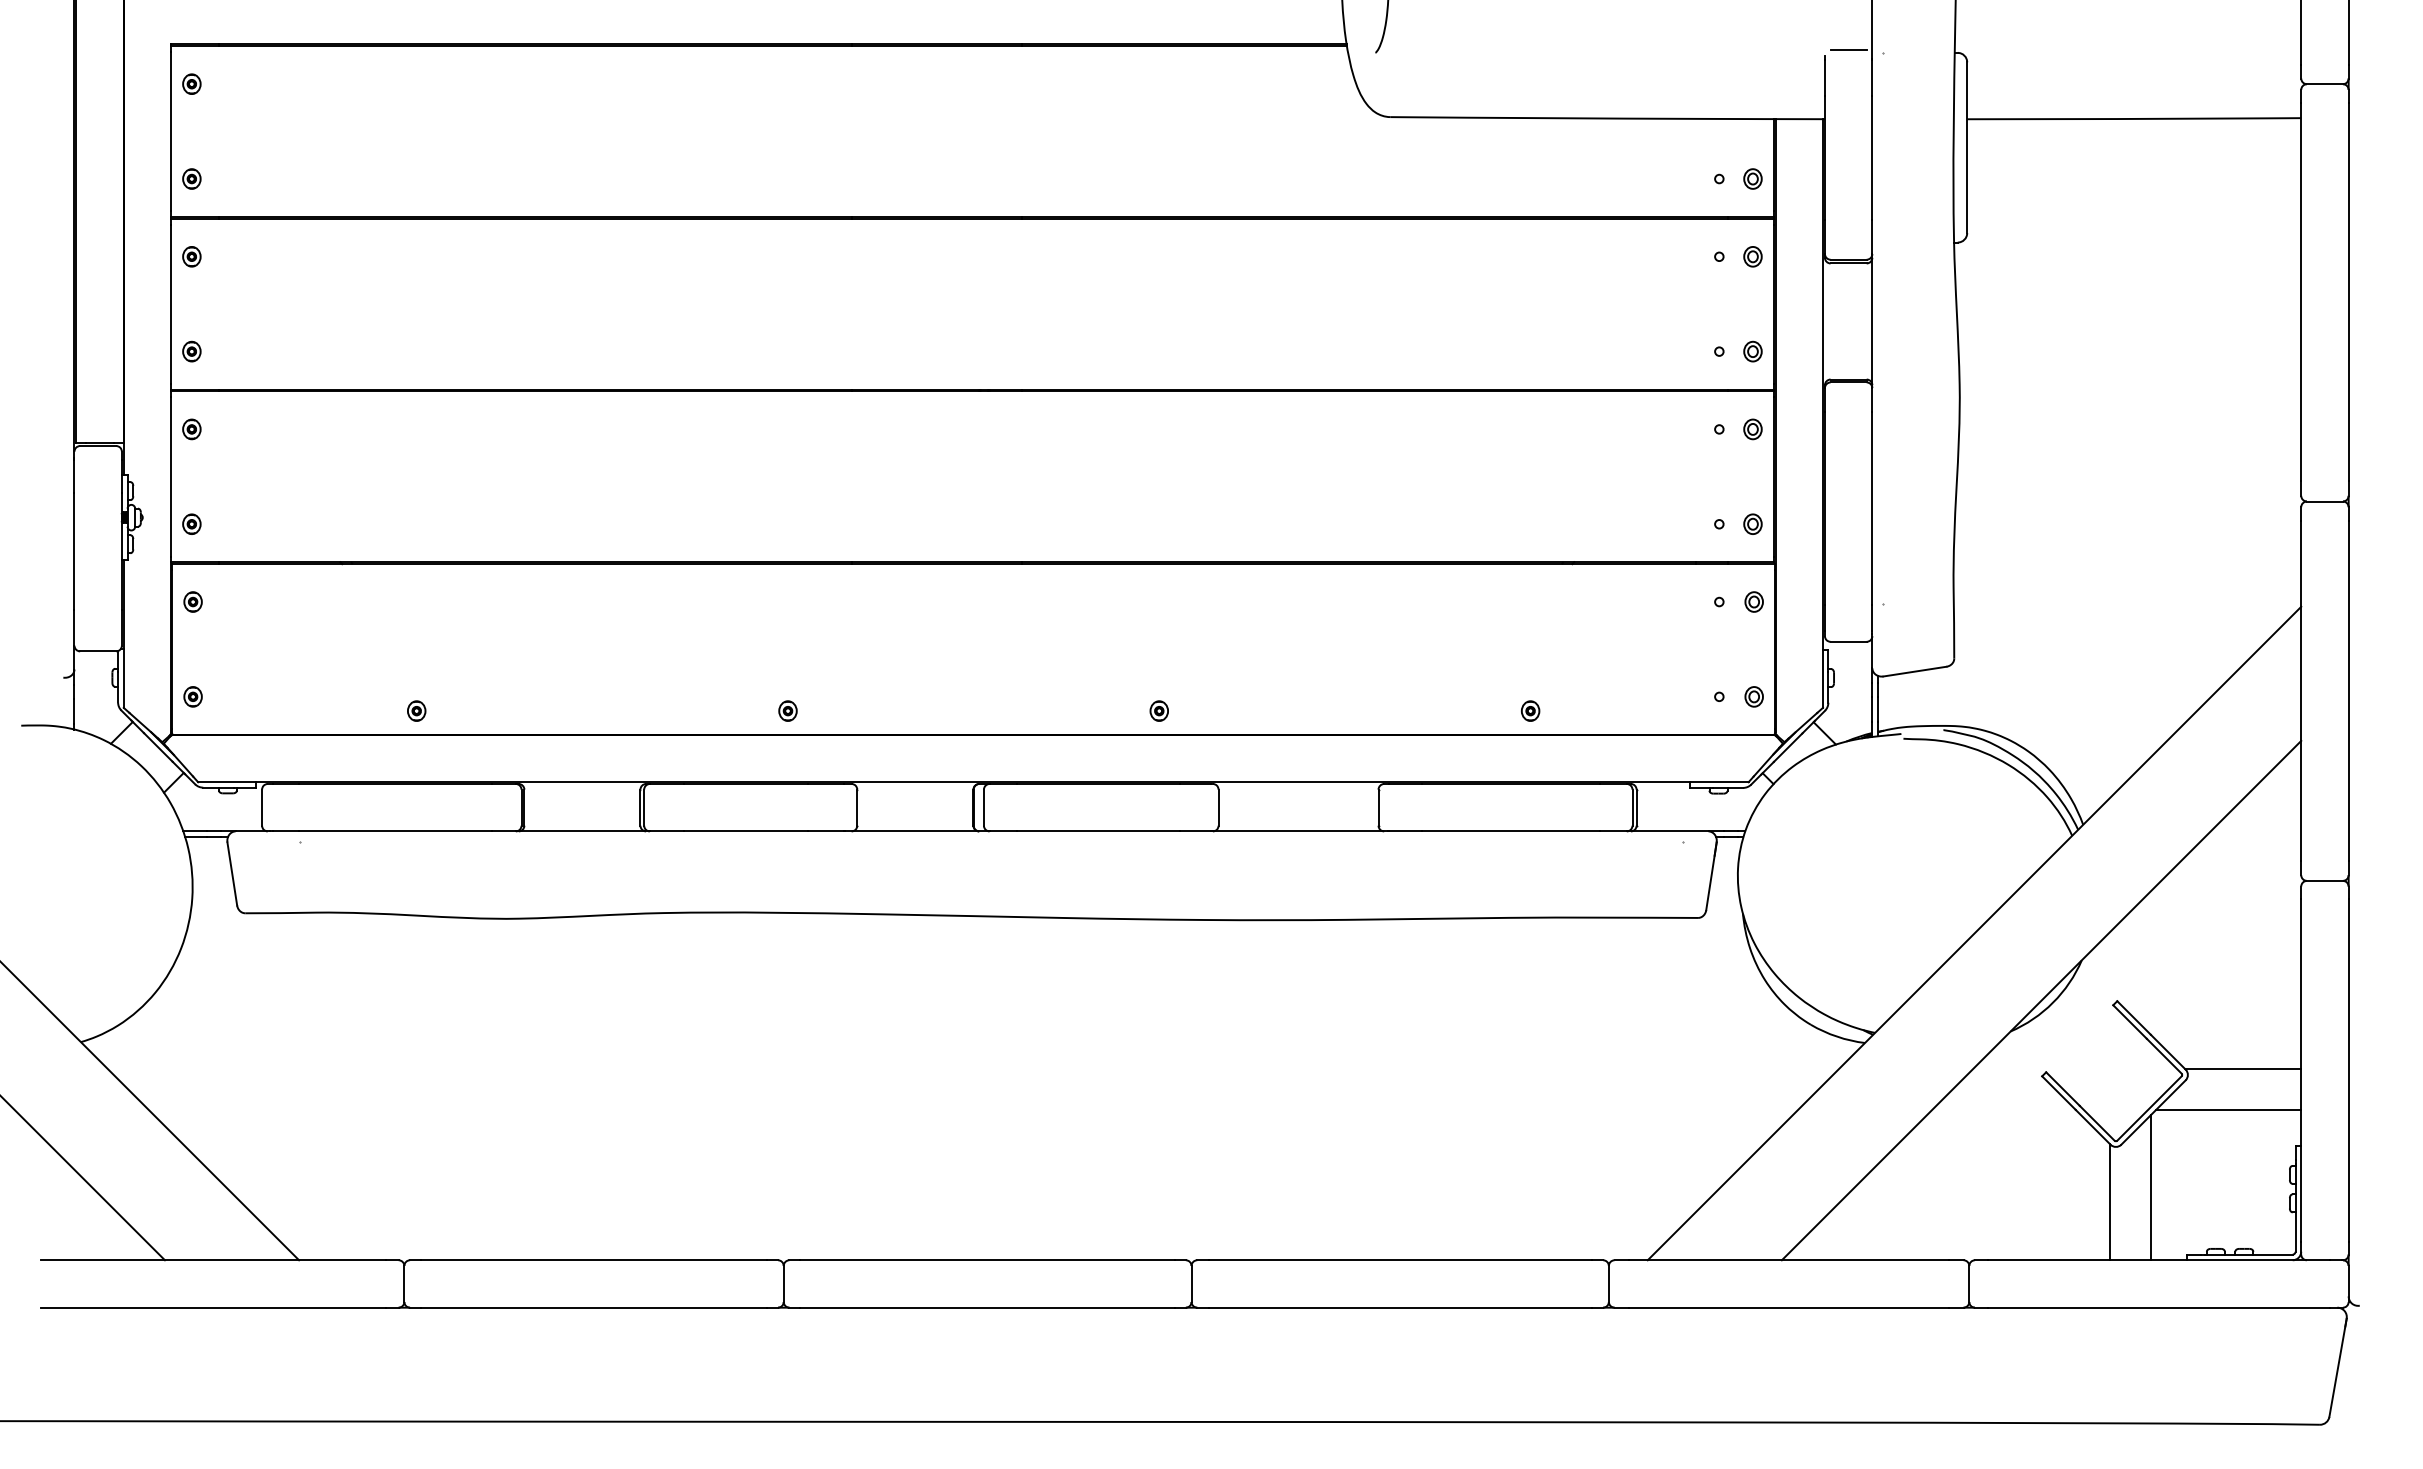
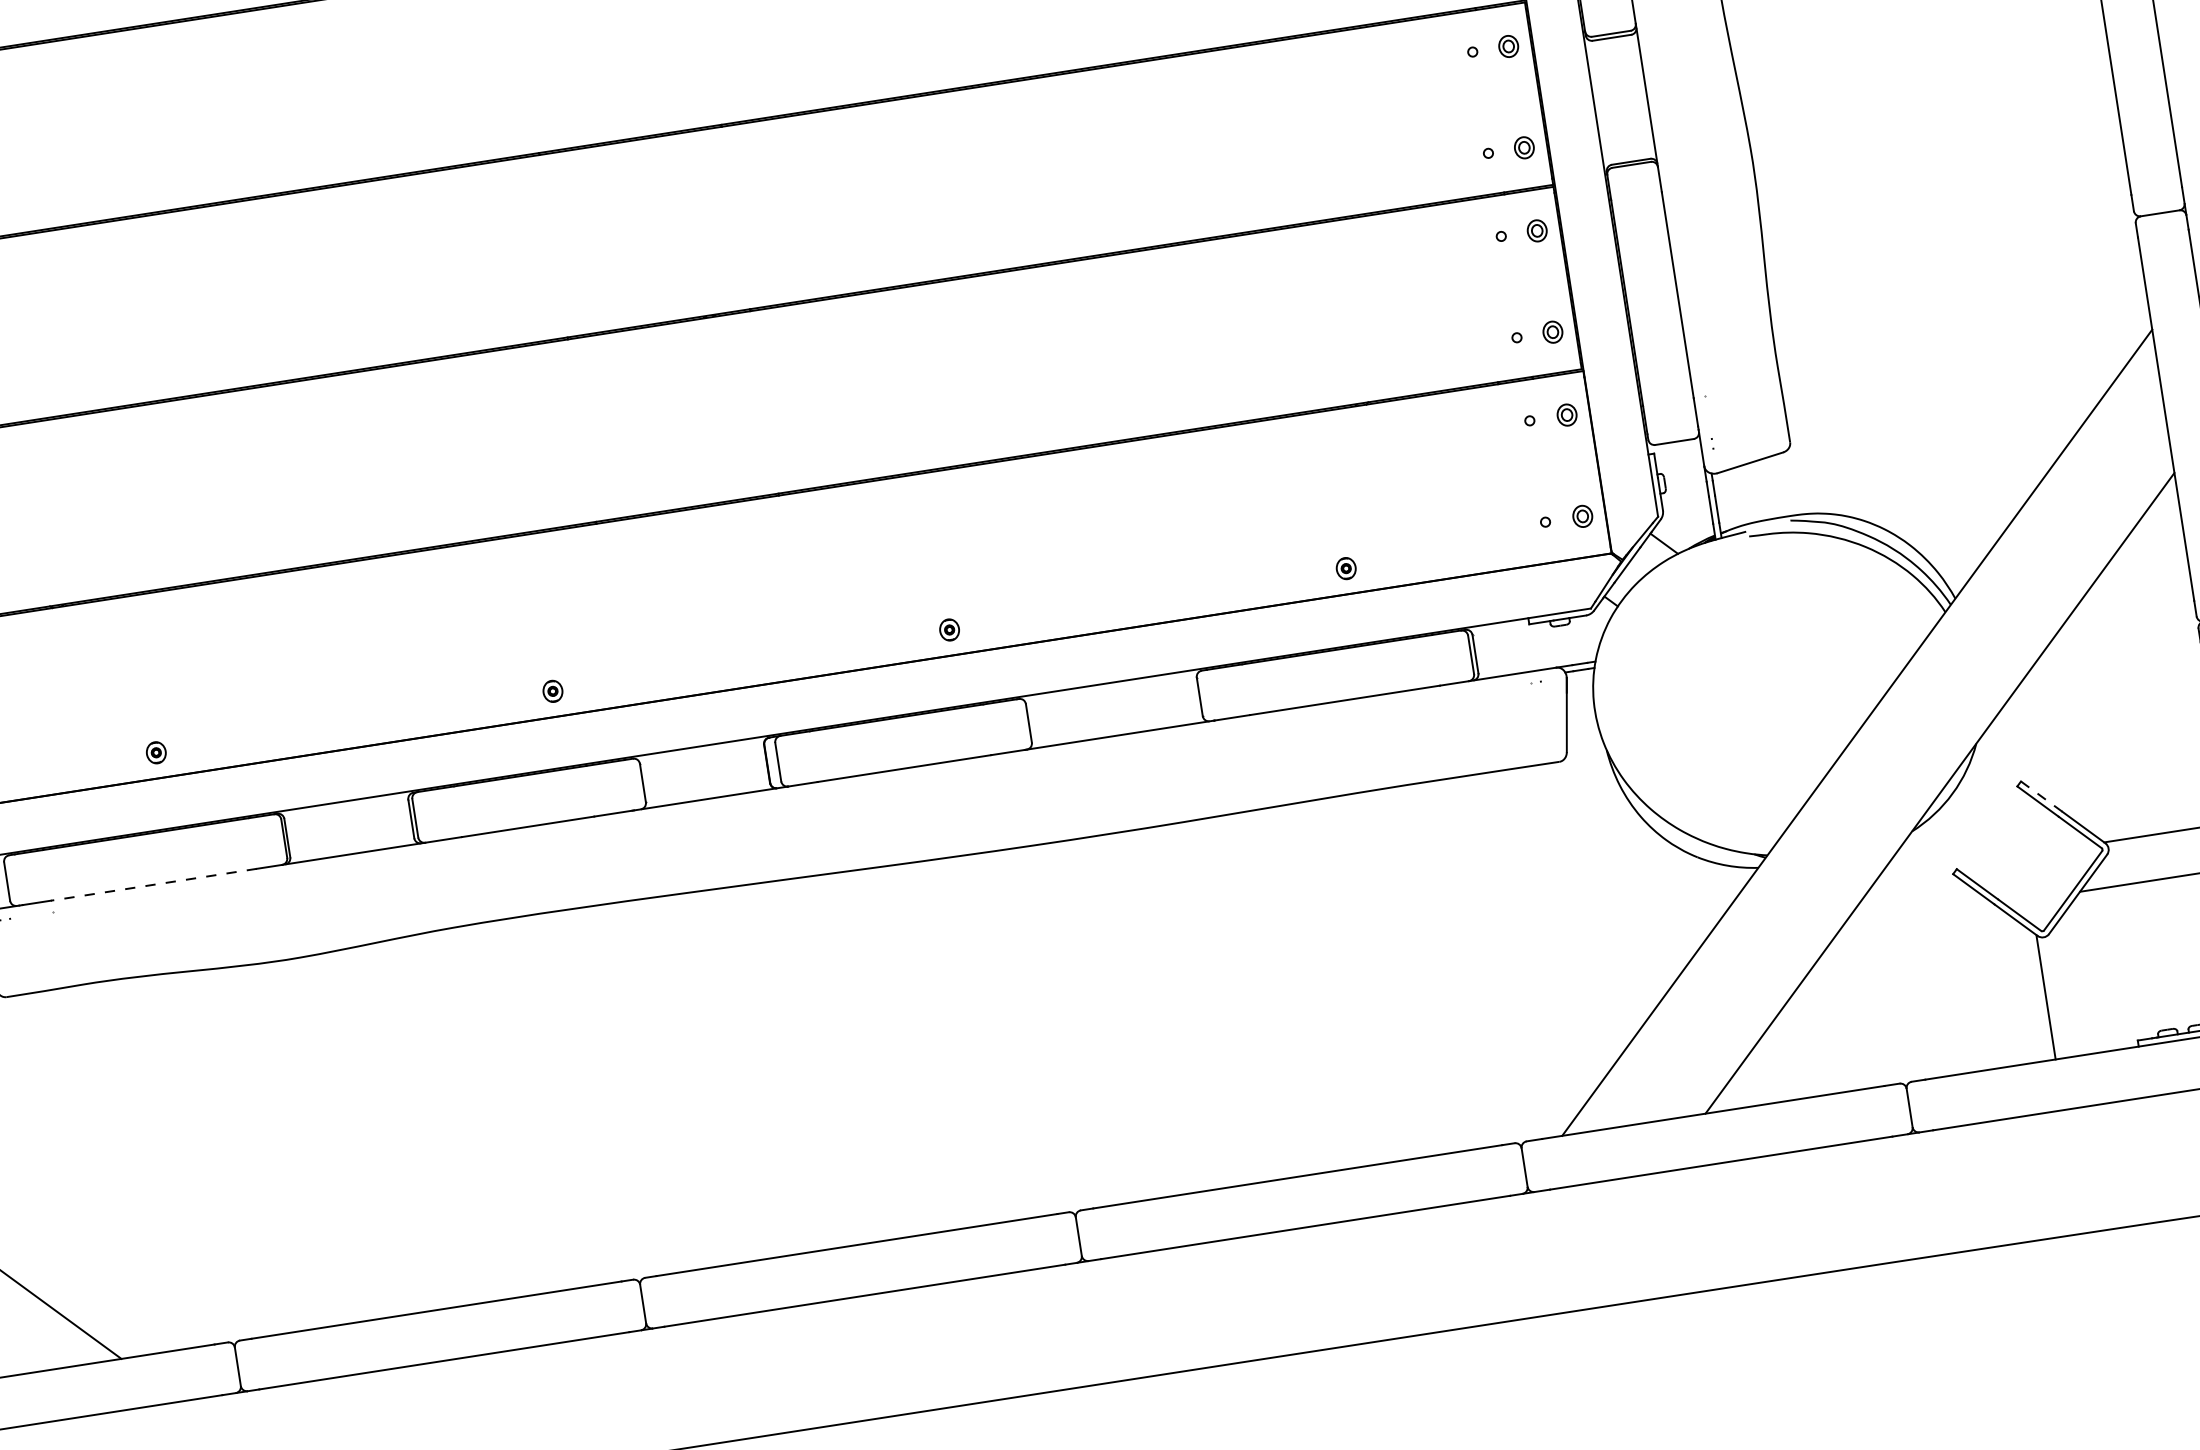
line: (395, 831) -> (153, 884), solid -> dashed
line: (2134, 1017) -> (2042, 796), solid -> dashed
line: (2151, 1187) -> (2088, 974), removed

